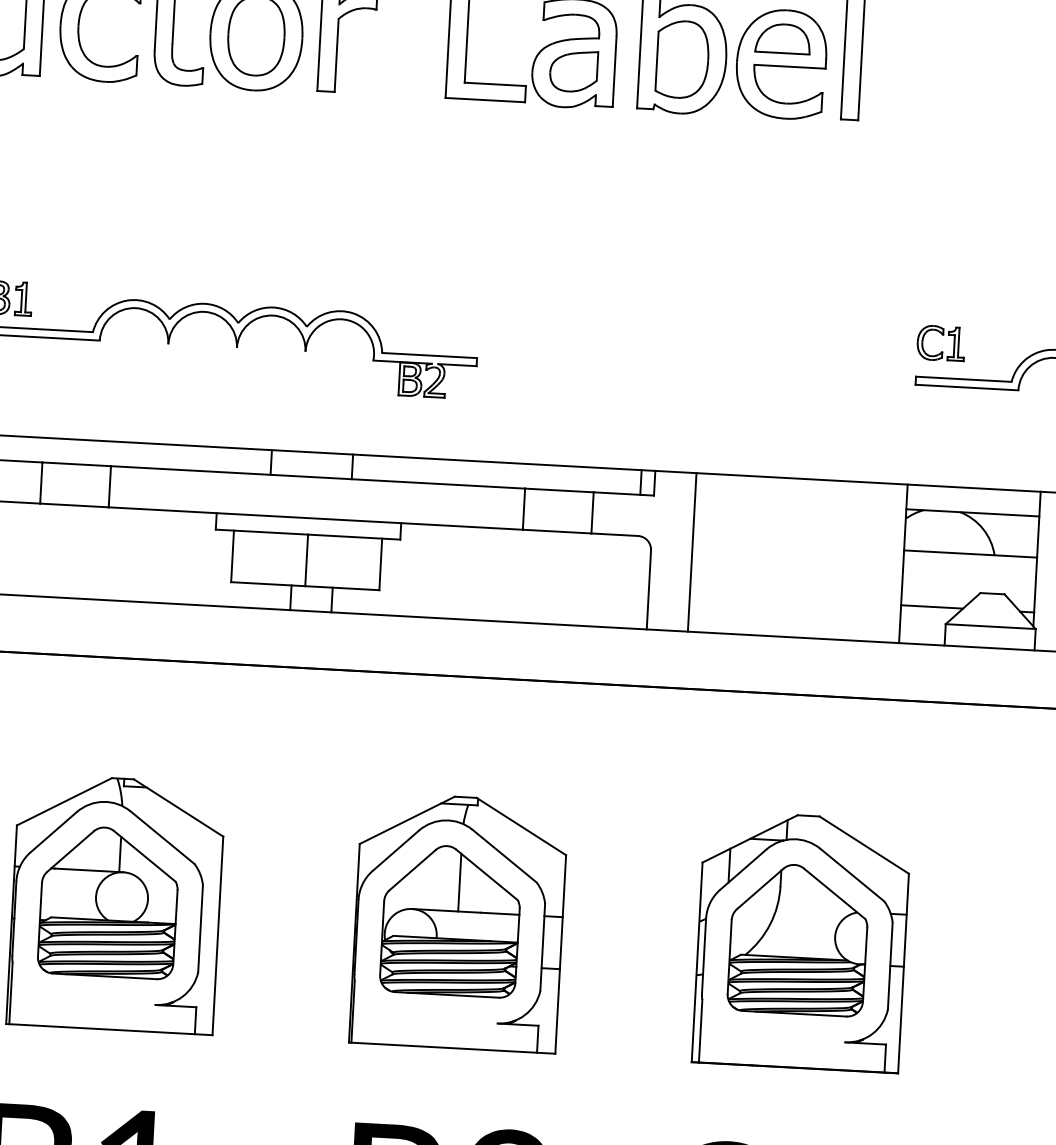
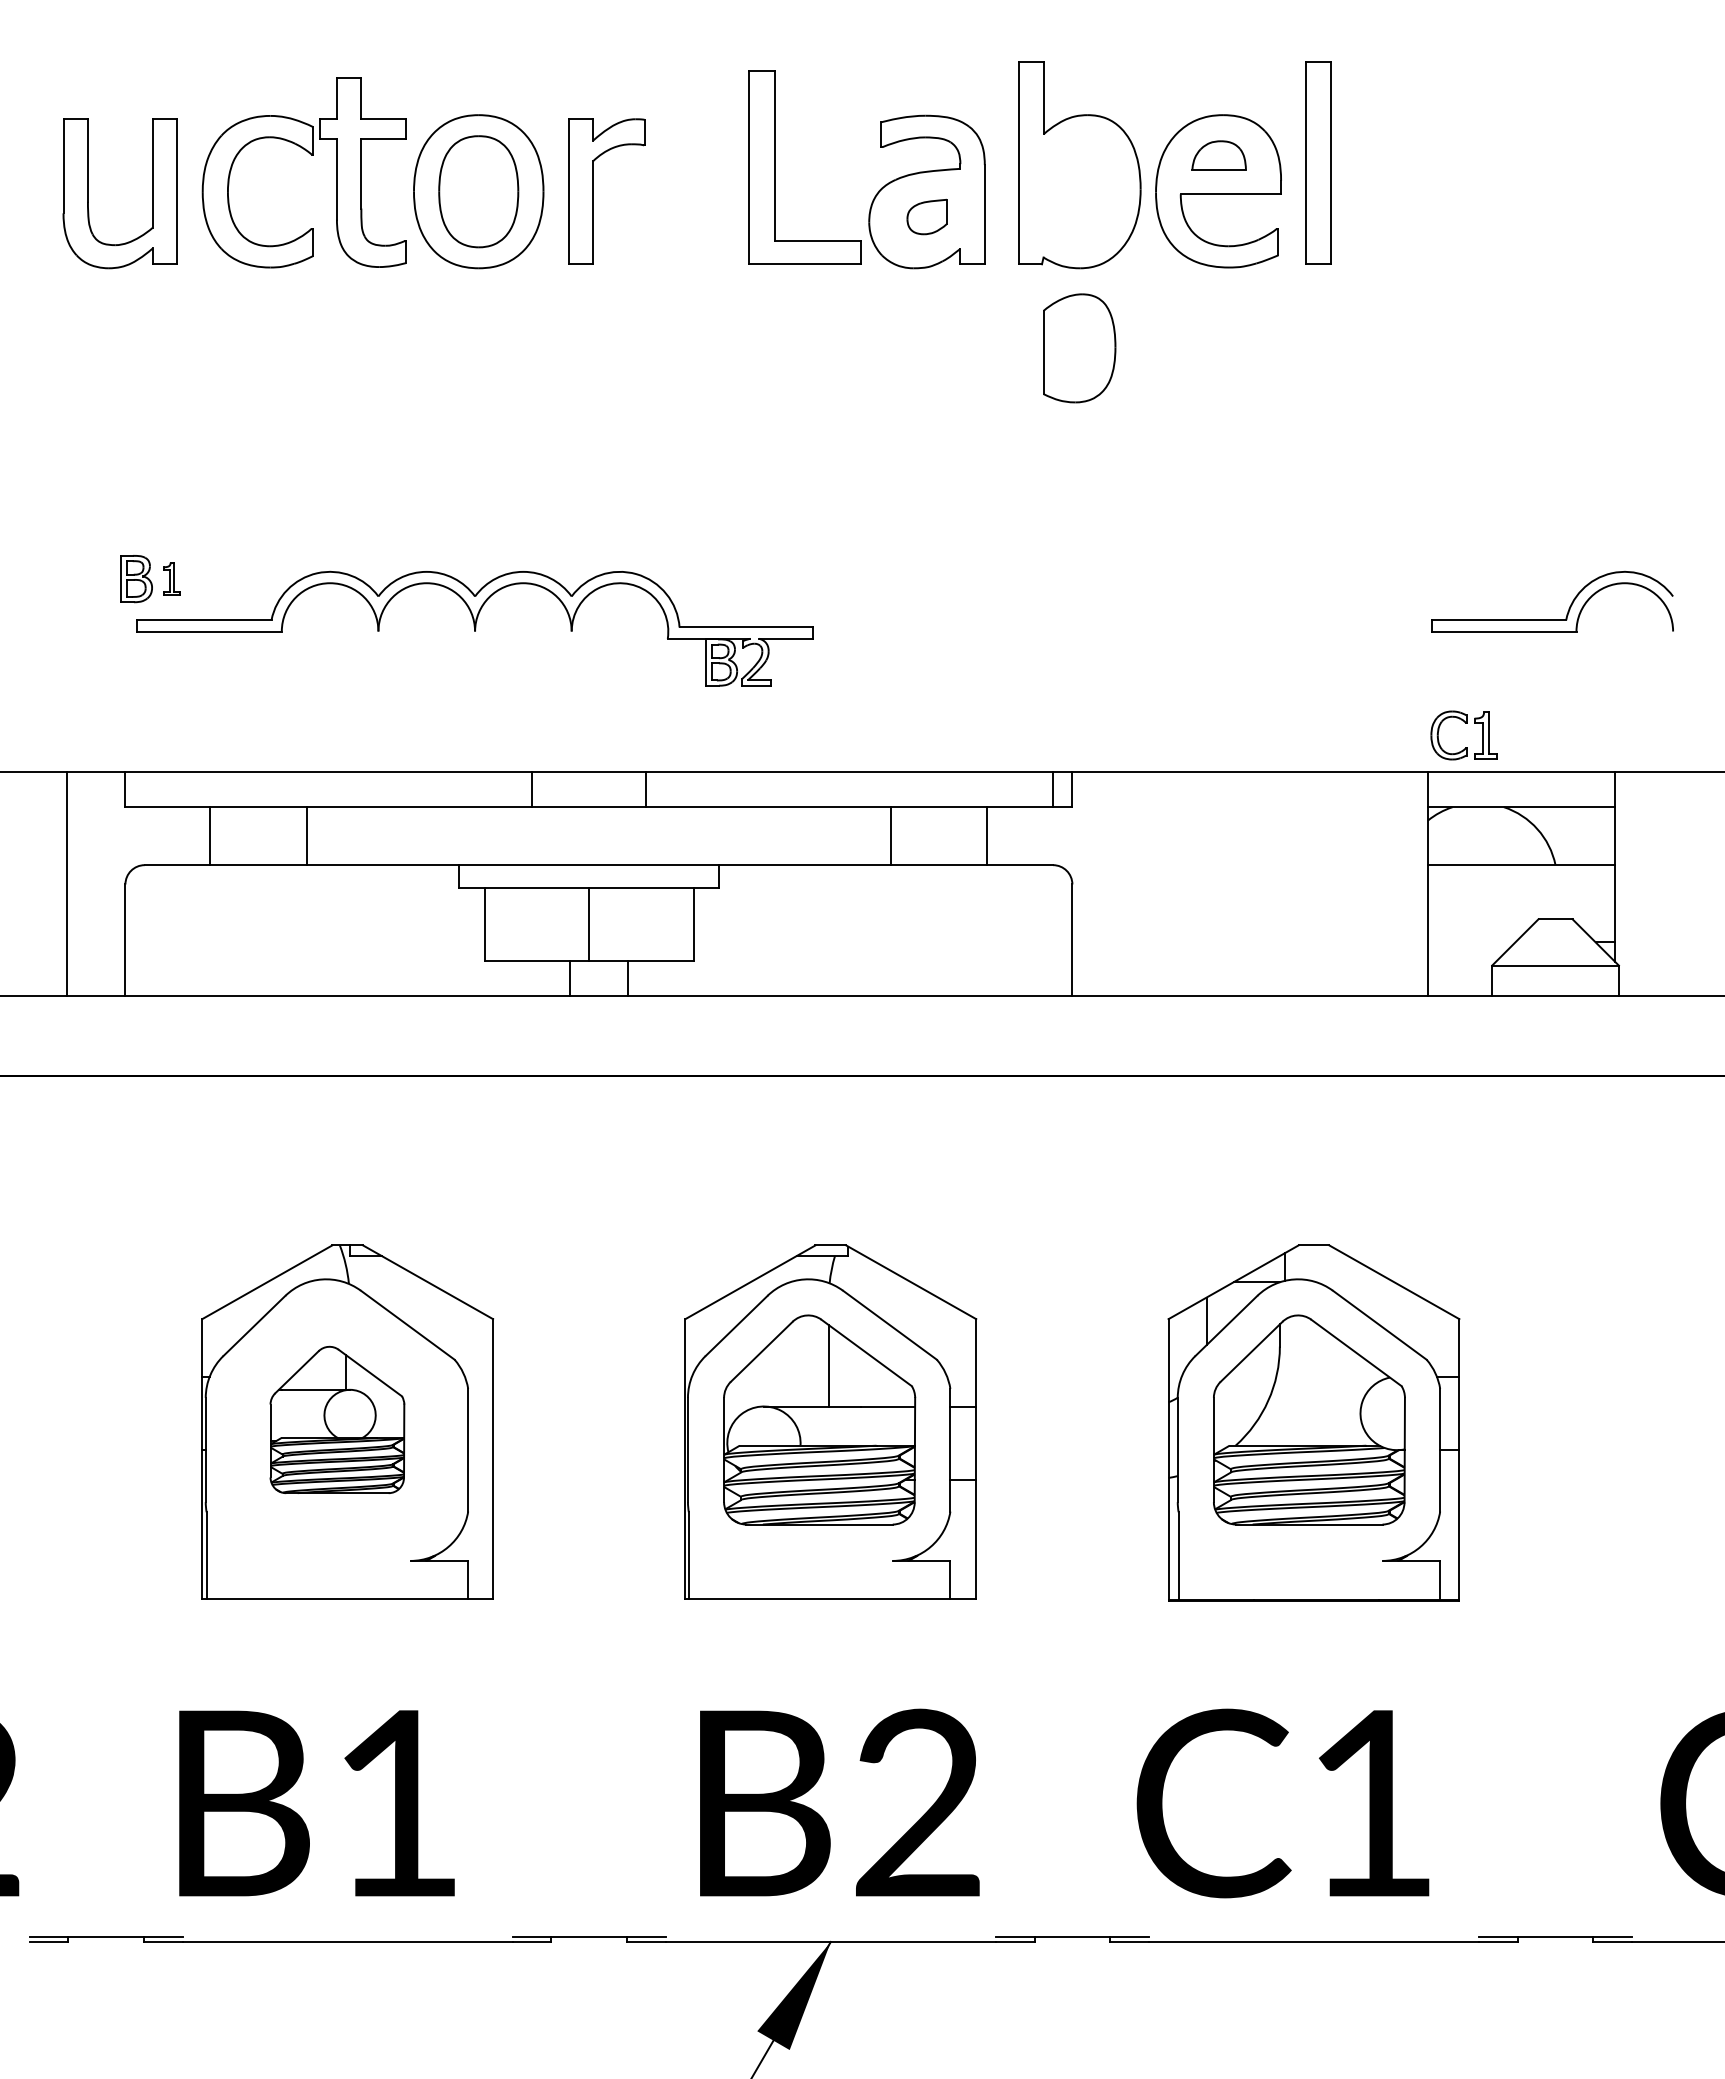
part: (783, 38) -> (1219, 155), size x0.7
part: (682, 59) -> (1079, 348), moved
part: (573, 70) -> (926, 216), size x0.6
part: (23, 298) -> (171, 578), size x0.7
part: (942, 334) -> (1465, 723), moved
line: (692, 551) -> (1130, 883), removed
line: (931, 606) -> (1471, 942), removed
part: (109, 901) -> (337, 1419), size x0.7

